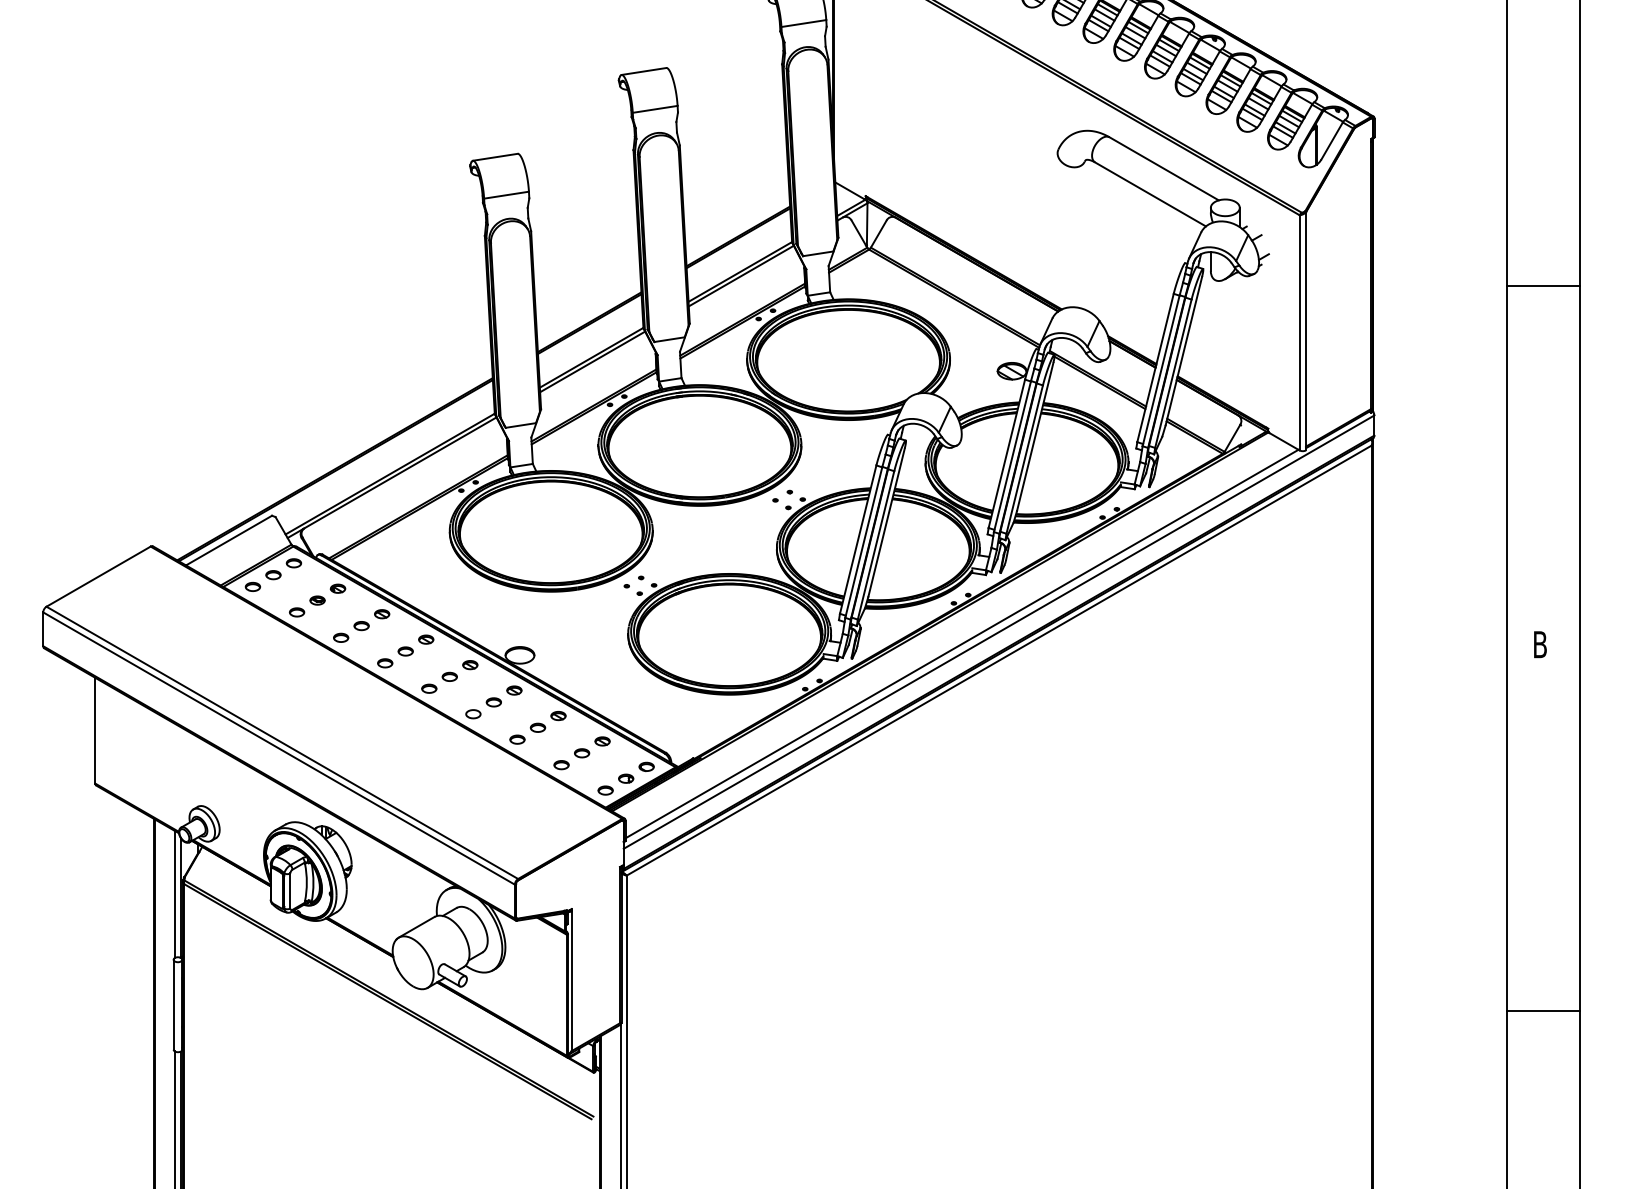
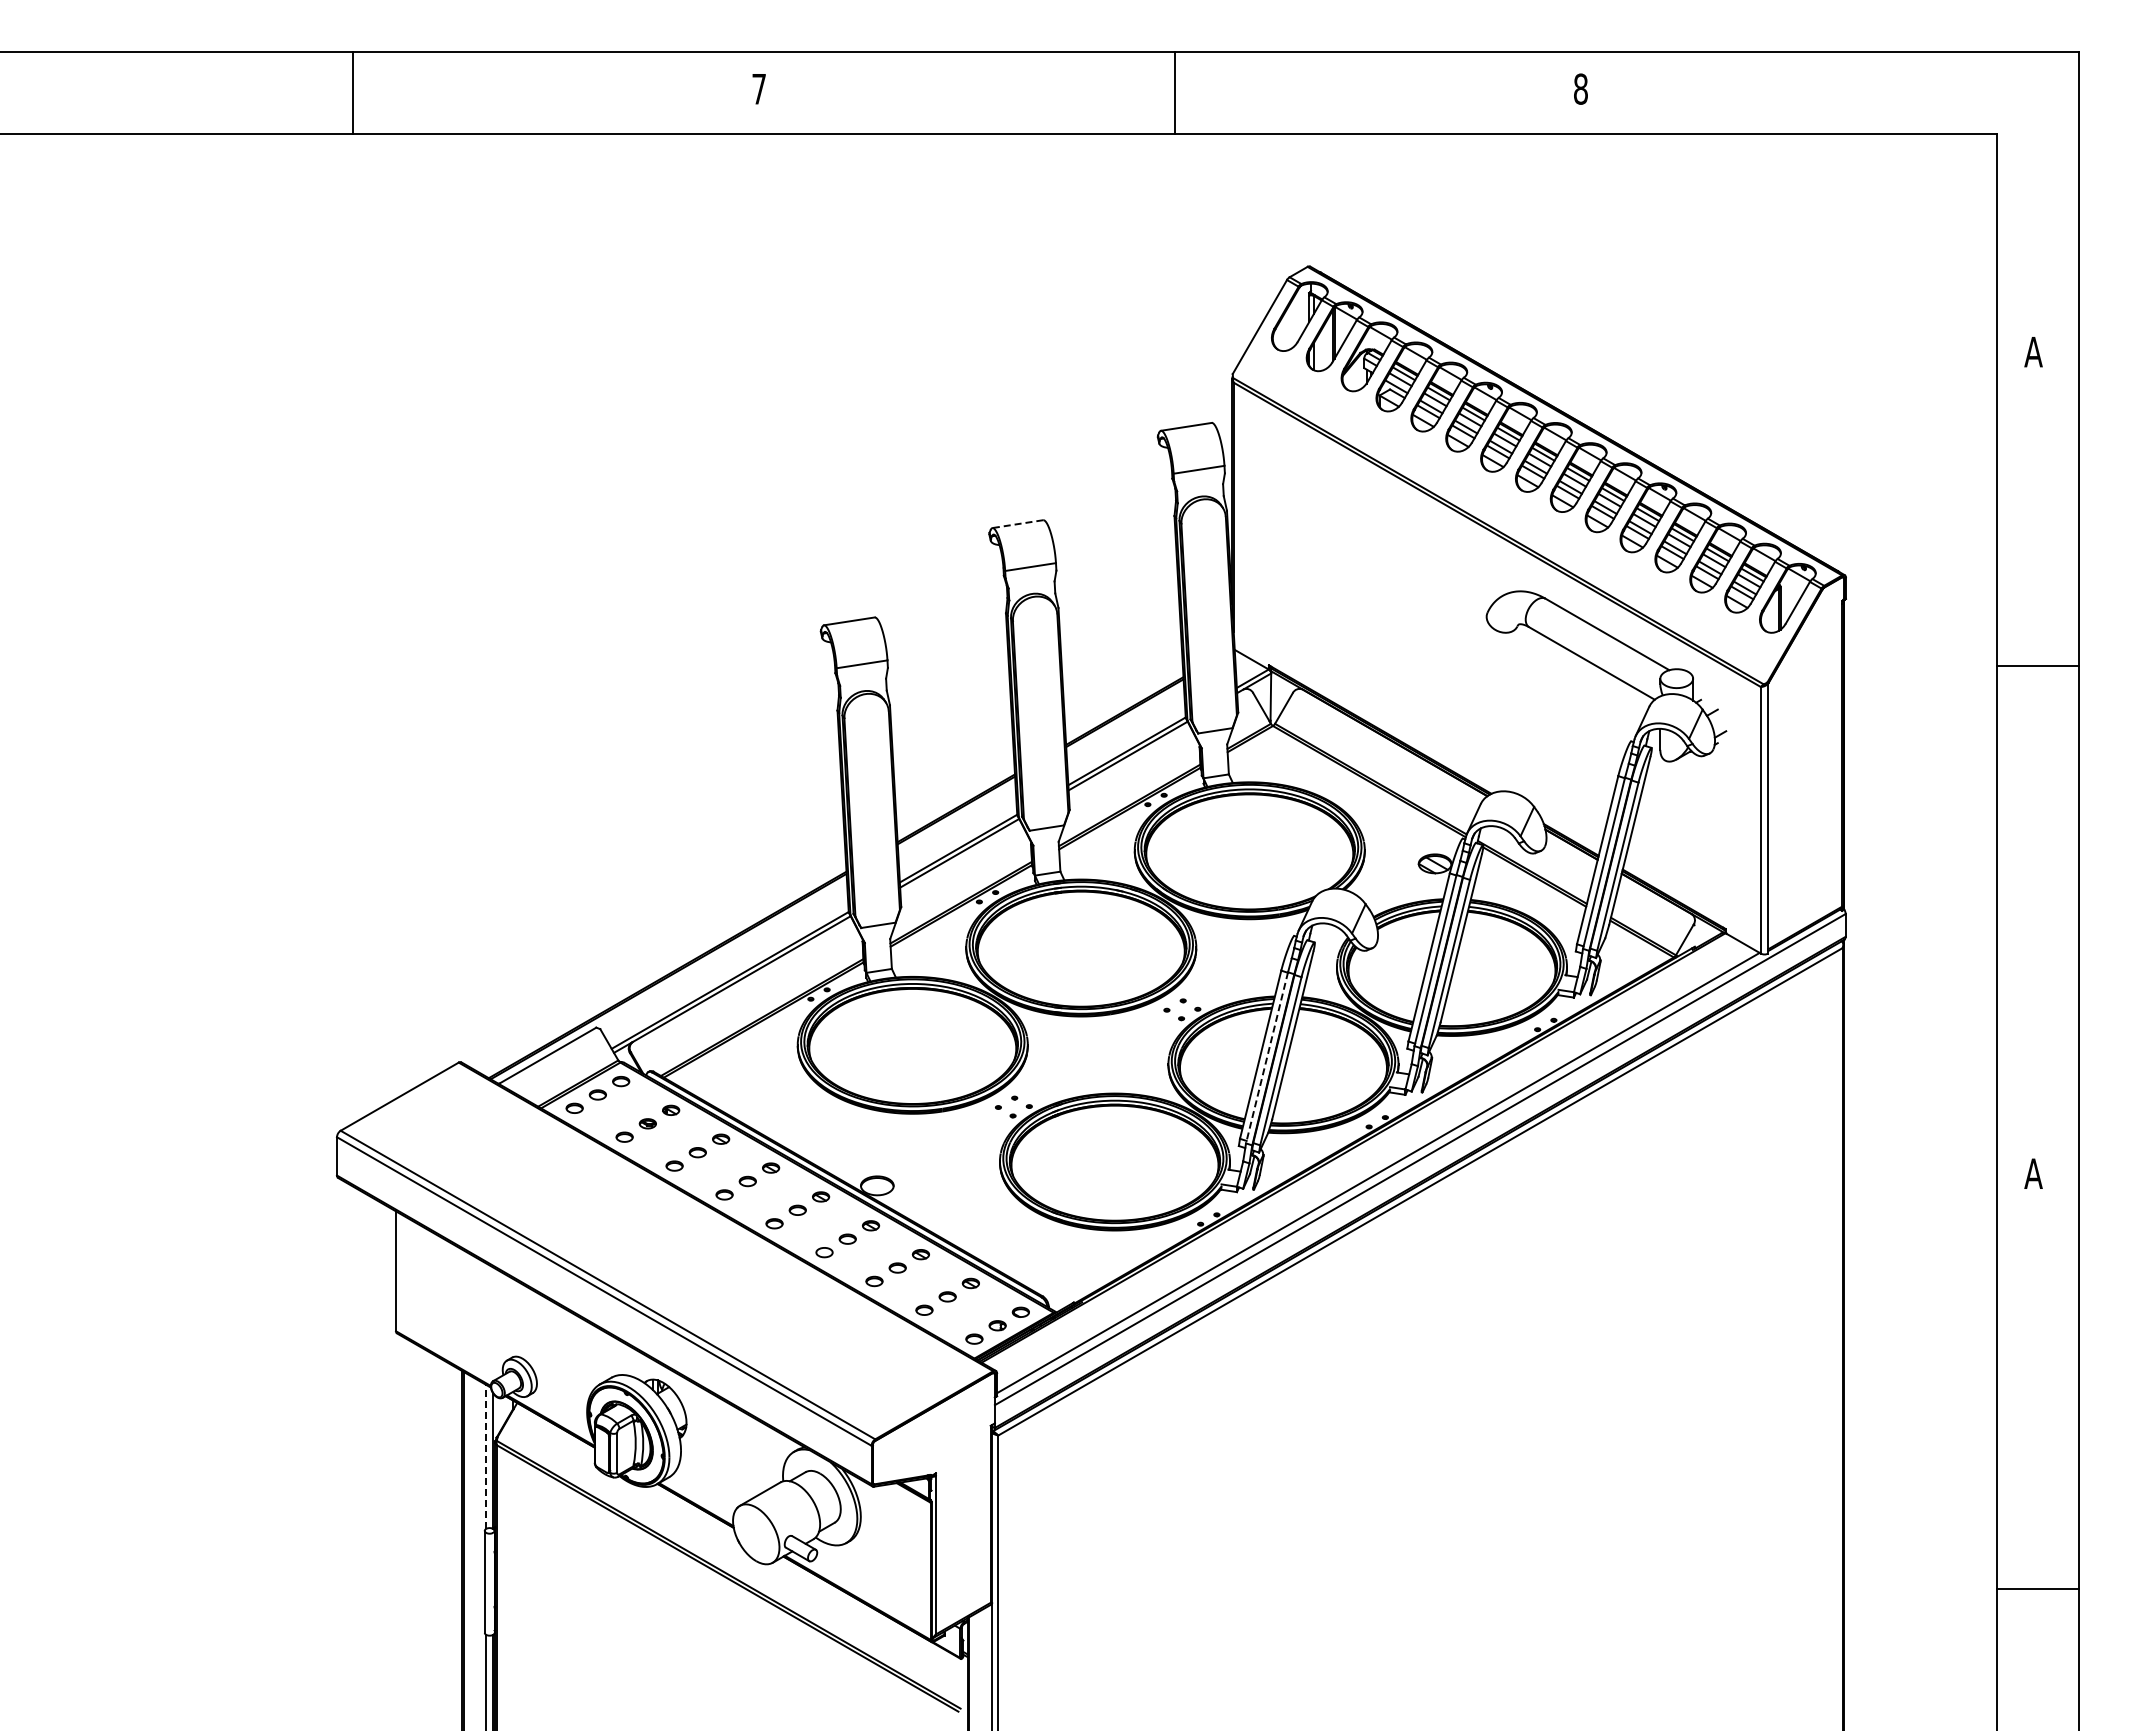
line: (643, 71) -> (1017, 524), solid -> dashed
line: (1543, 285) -> (2037, 665), moved
line: (863, 542) -> (1266, 1058), solid -> dashed
text: (1540, 644) -> (2033, 1173), B -> A
line: (175, 894) -> (486, 1456), solid -> dashed

